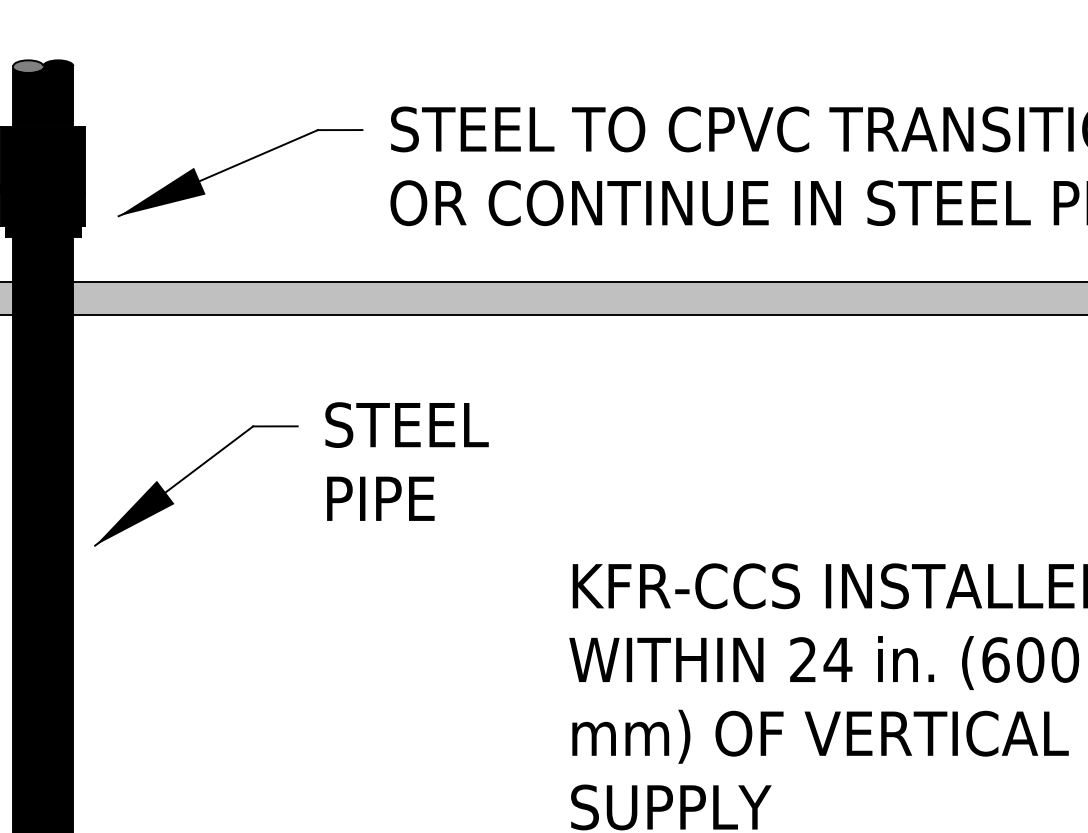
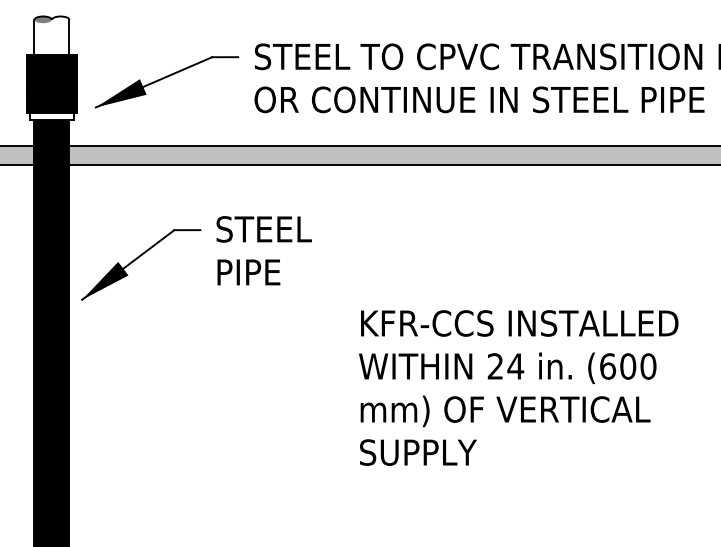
fill: (42, 92) -> (51, 35), removed
fill: (42, 231) -> (51, 116), removed

